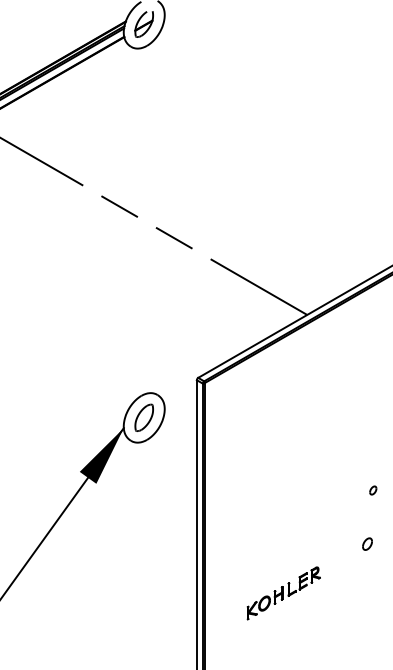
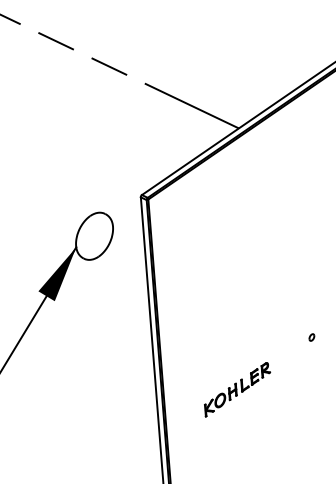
part: (143, 417) -> (93, 235), removed
part: (373, 490) -> (313, 287), removed
part: (367, 543) -> (311, 336), size x0.6

